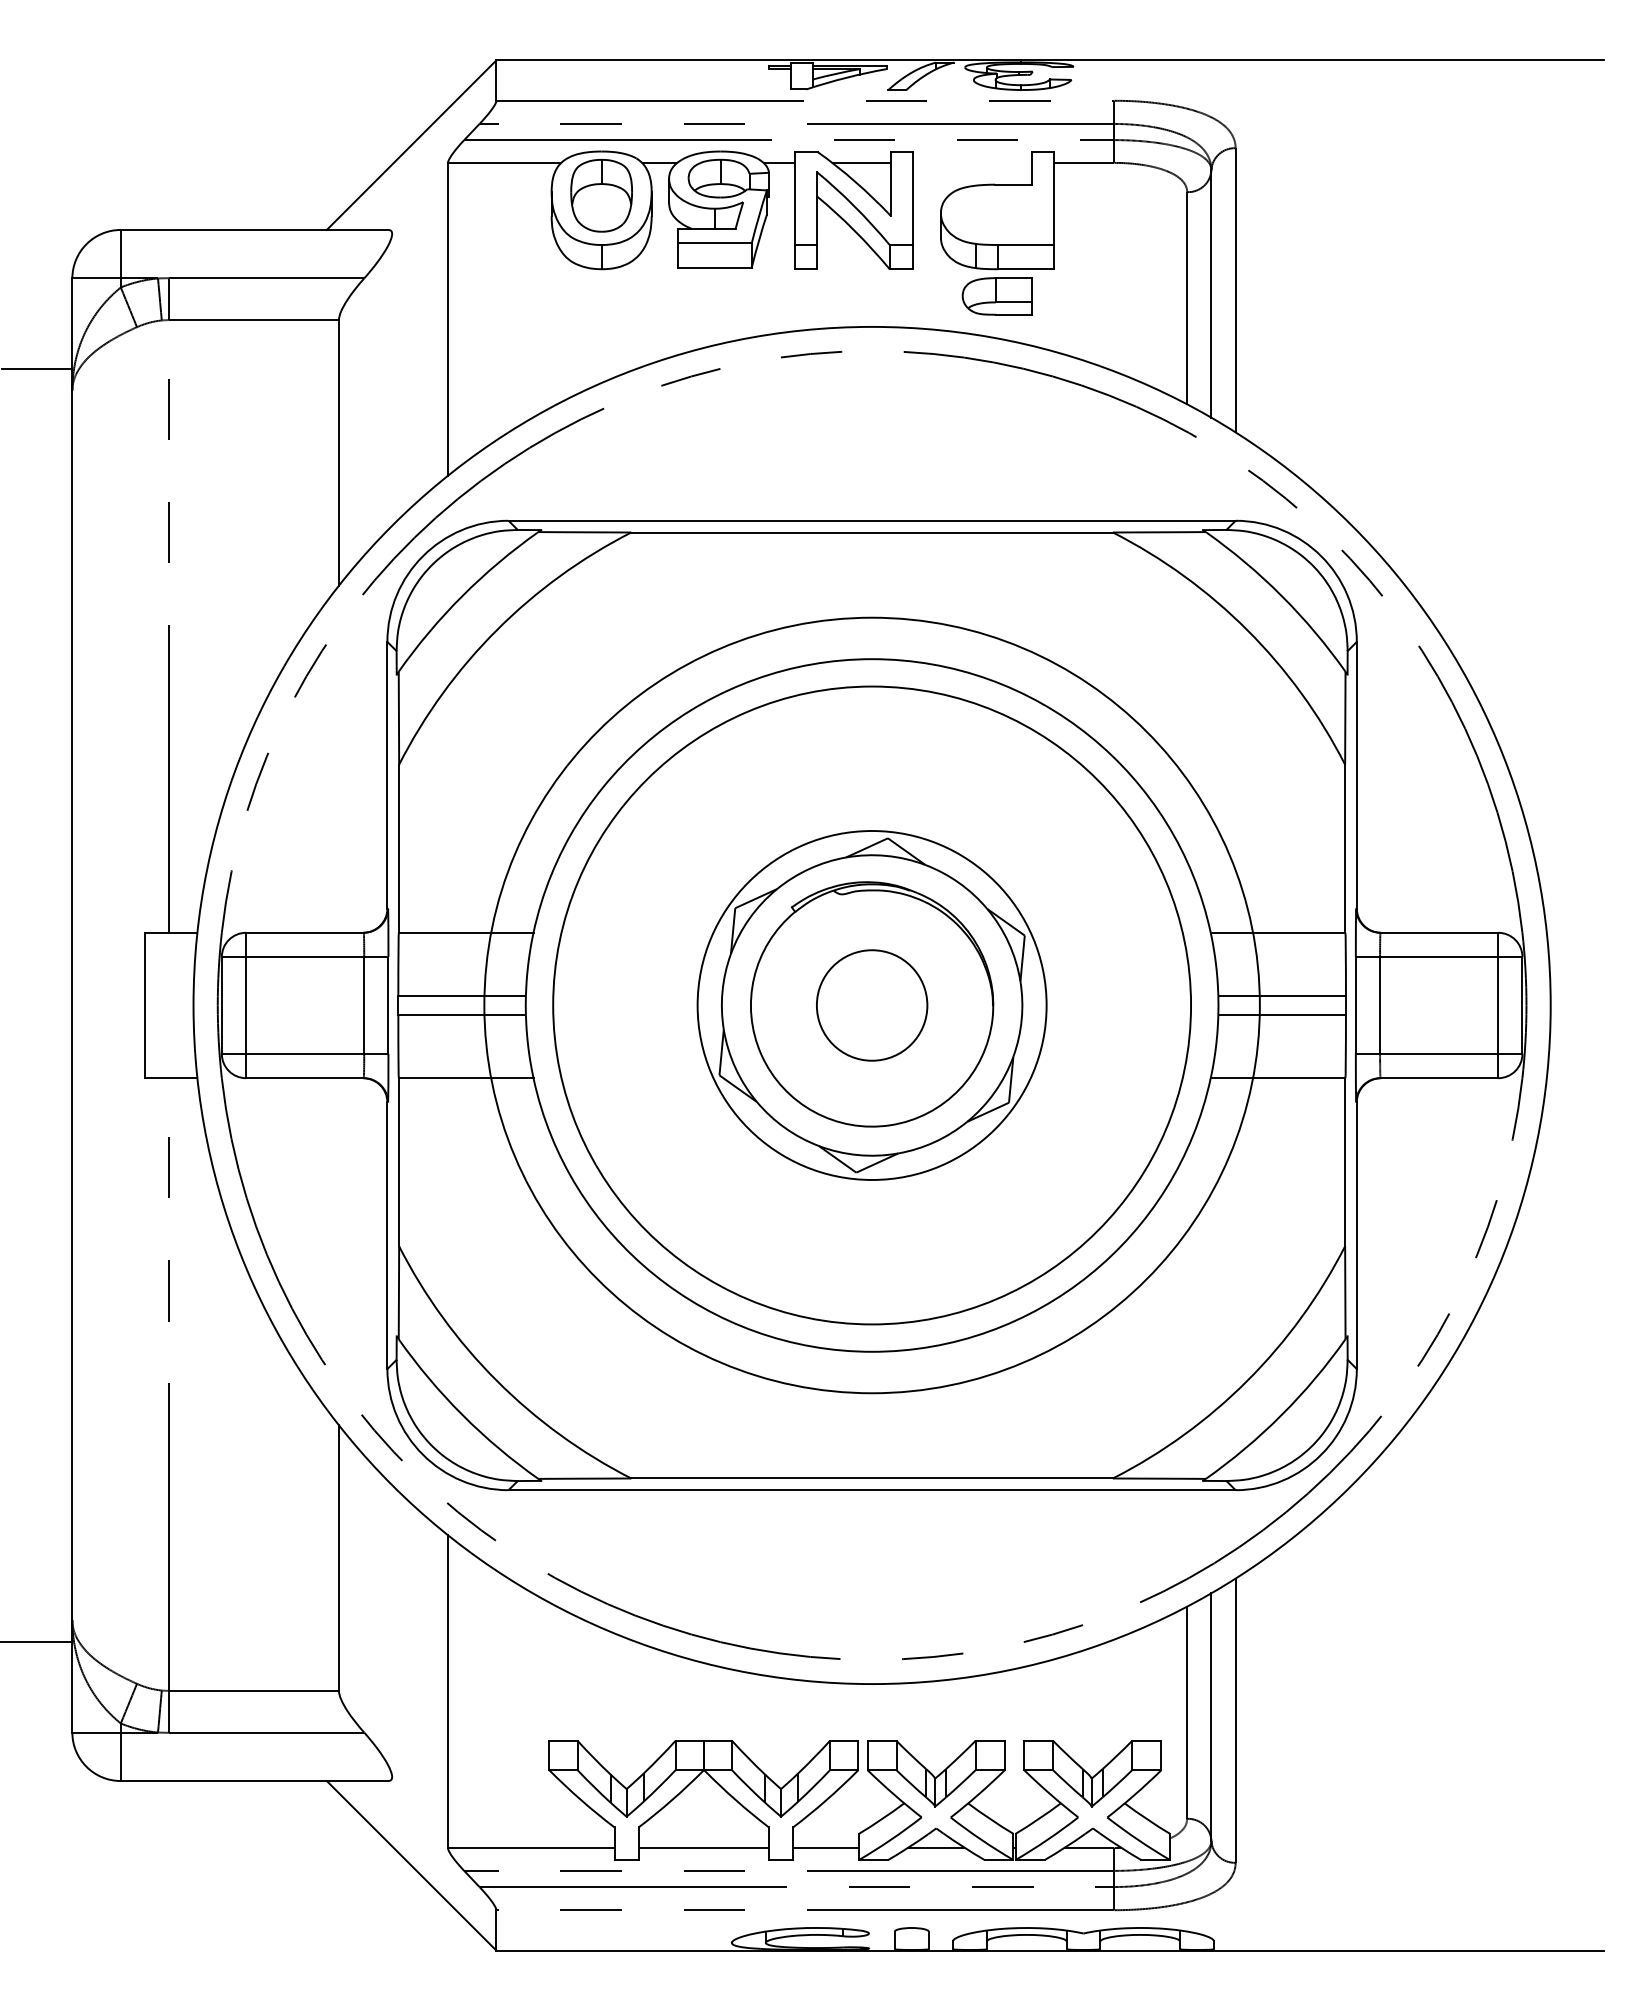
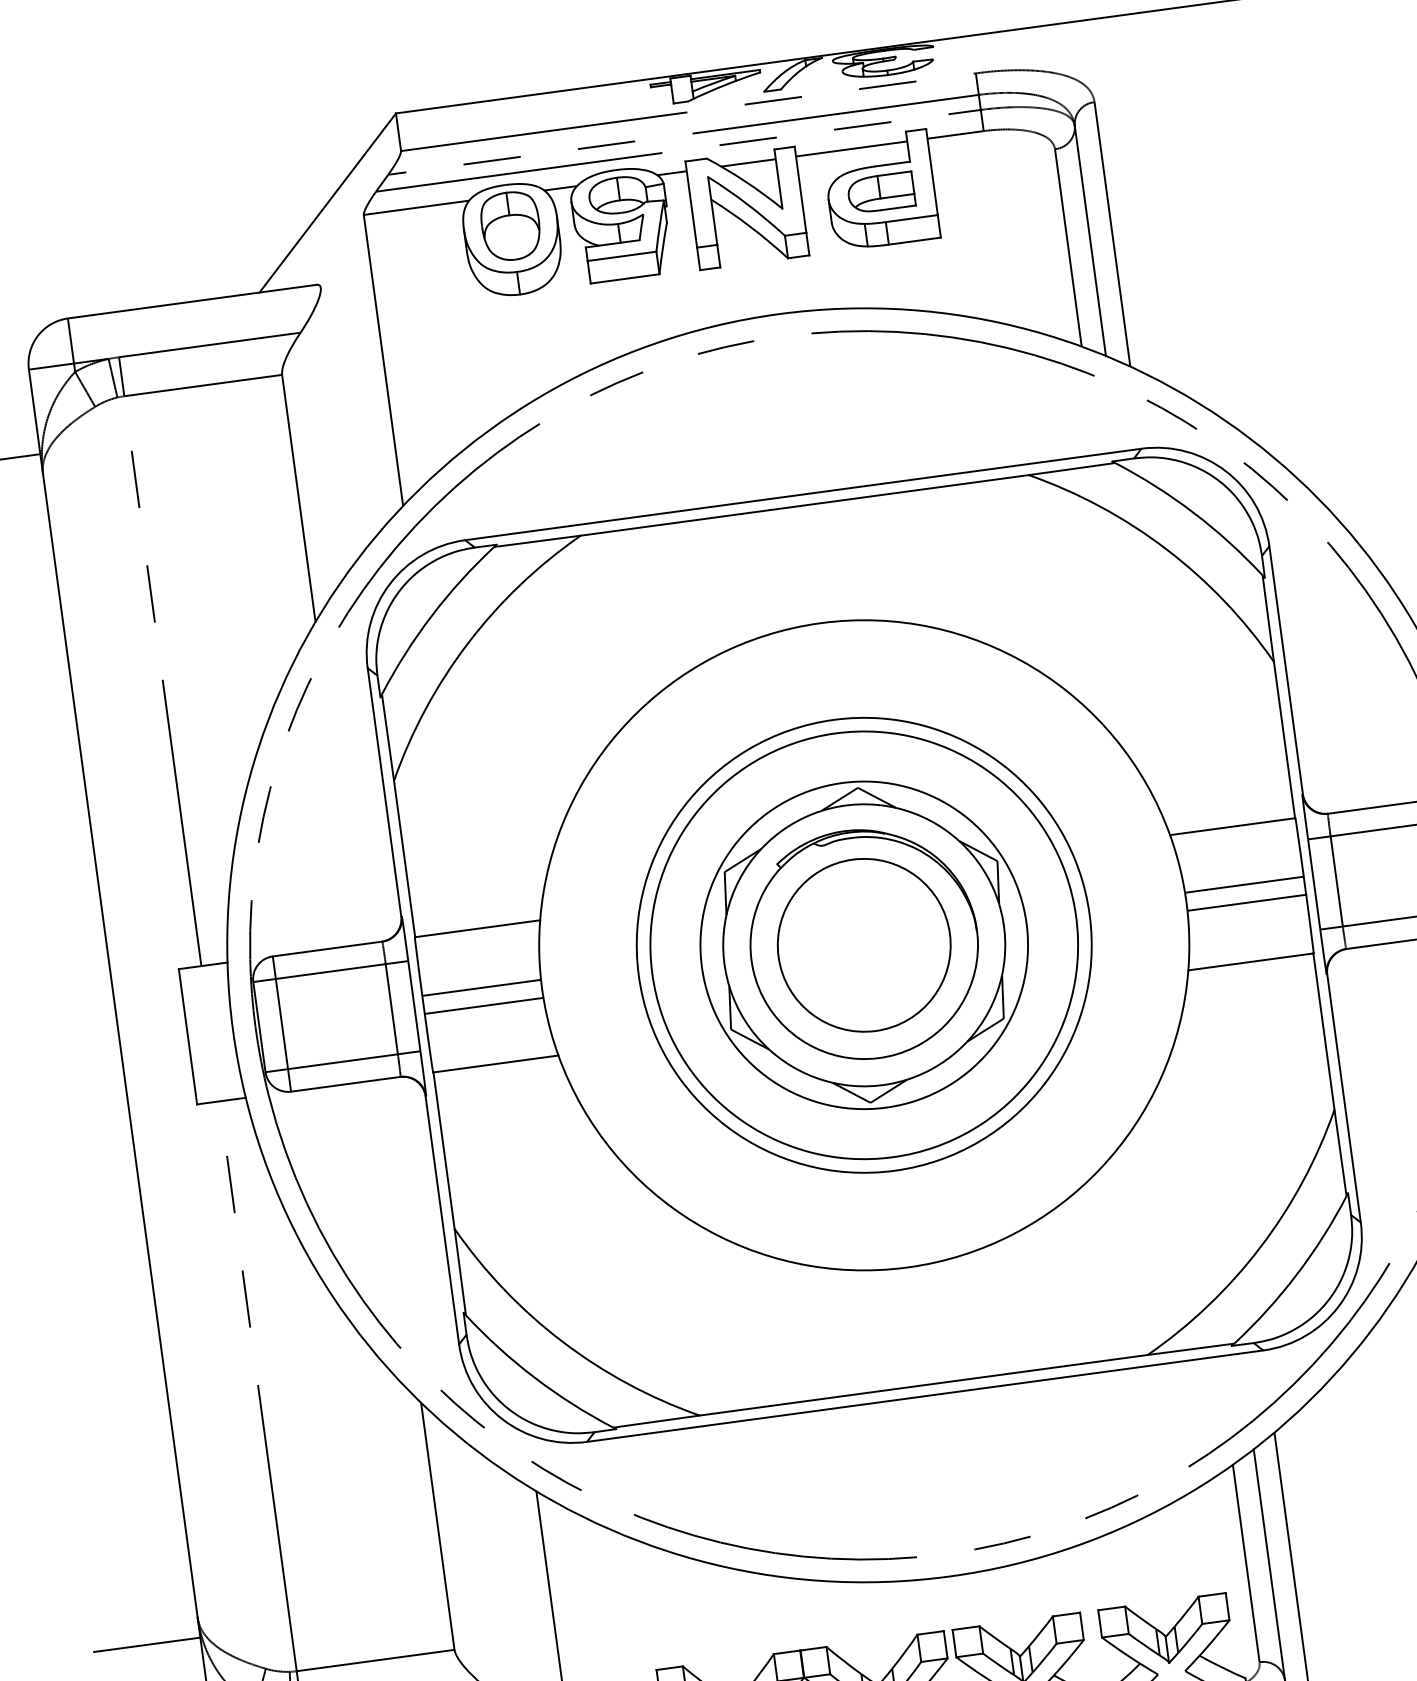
line: (972, 162) -> (851, 148), added
part: (996, 296) -> (880, 193), moved
circle: (871, 1005) -> (863, 945), size x0.62
circle: (871, 1005) -> (863, 945), size x0.71
circle: (872, 1005) -> (864, 945), size x1.67

